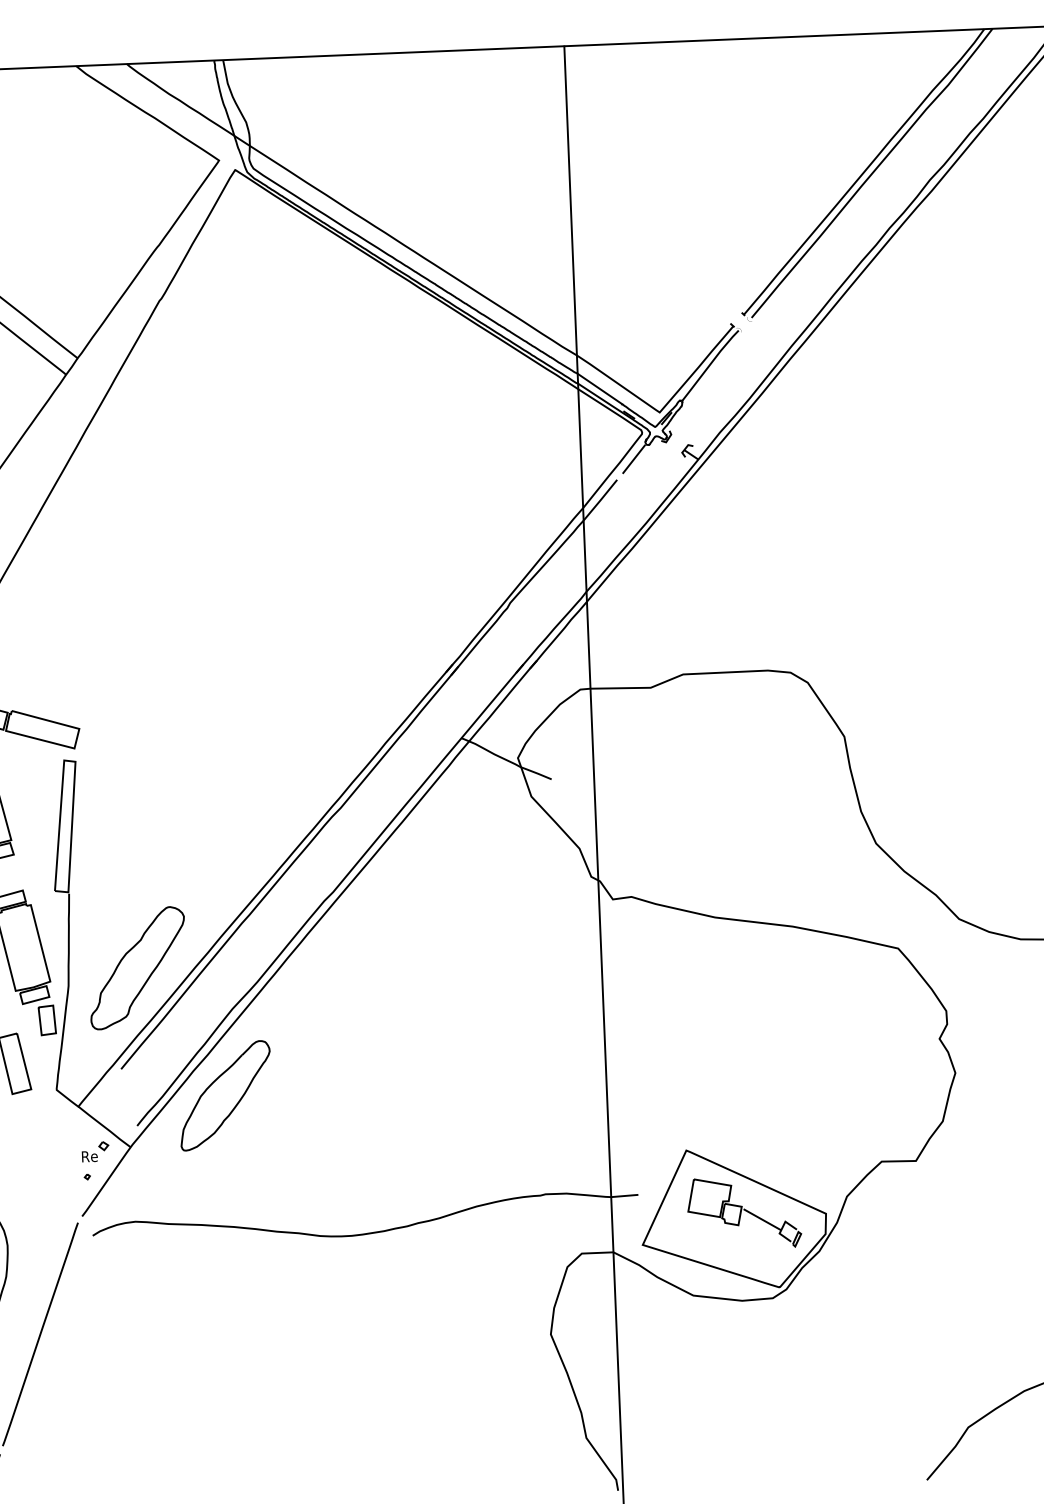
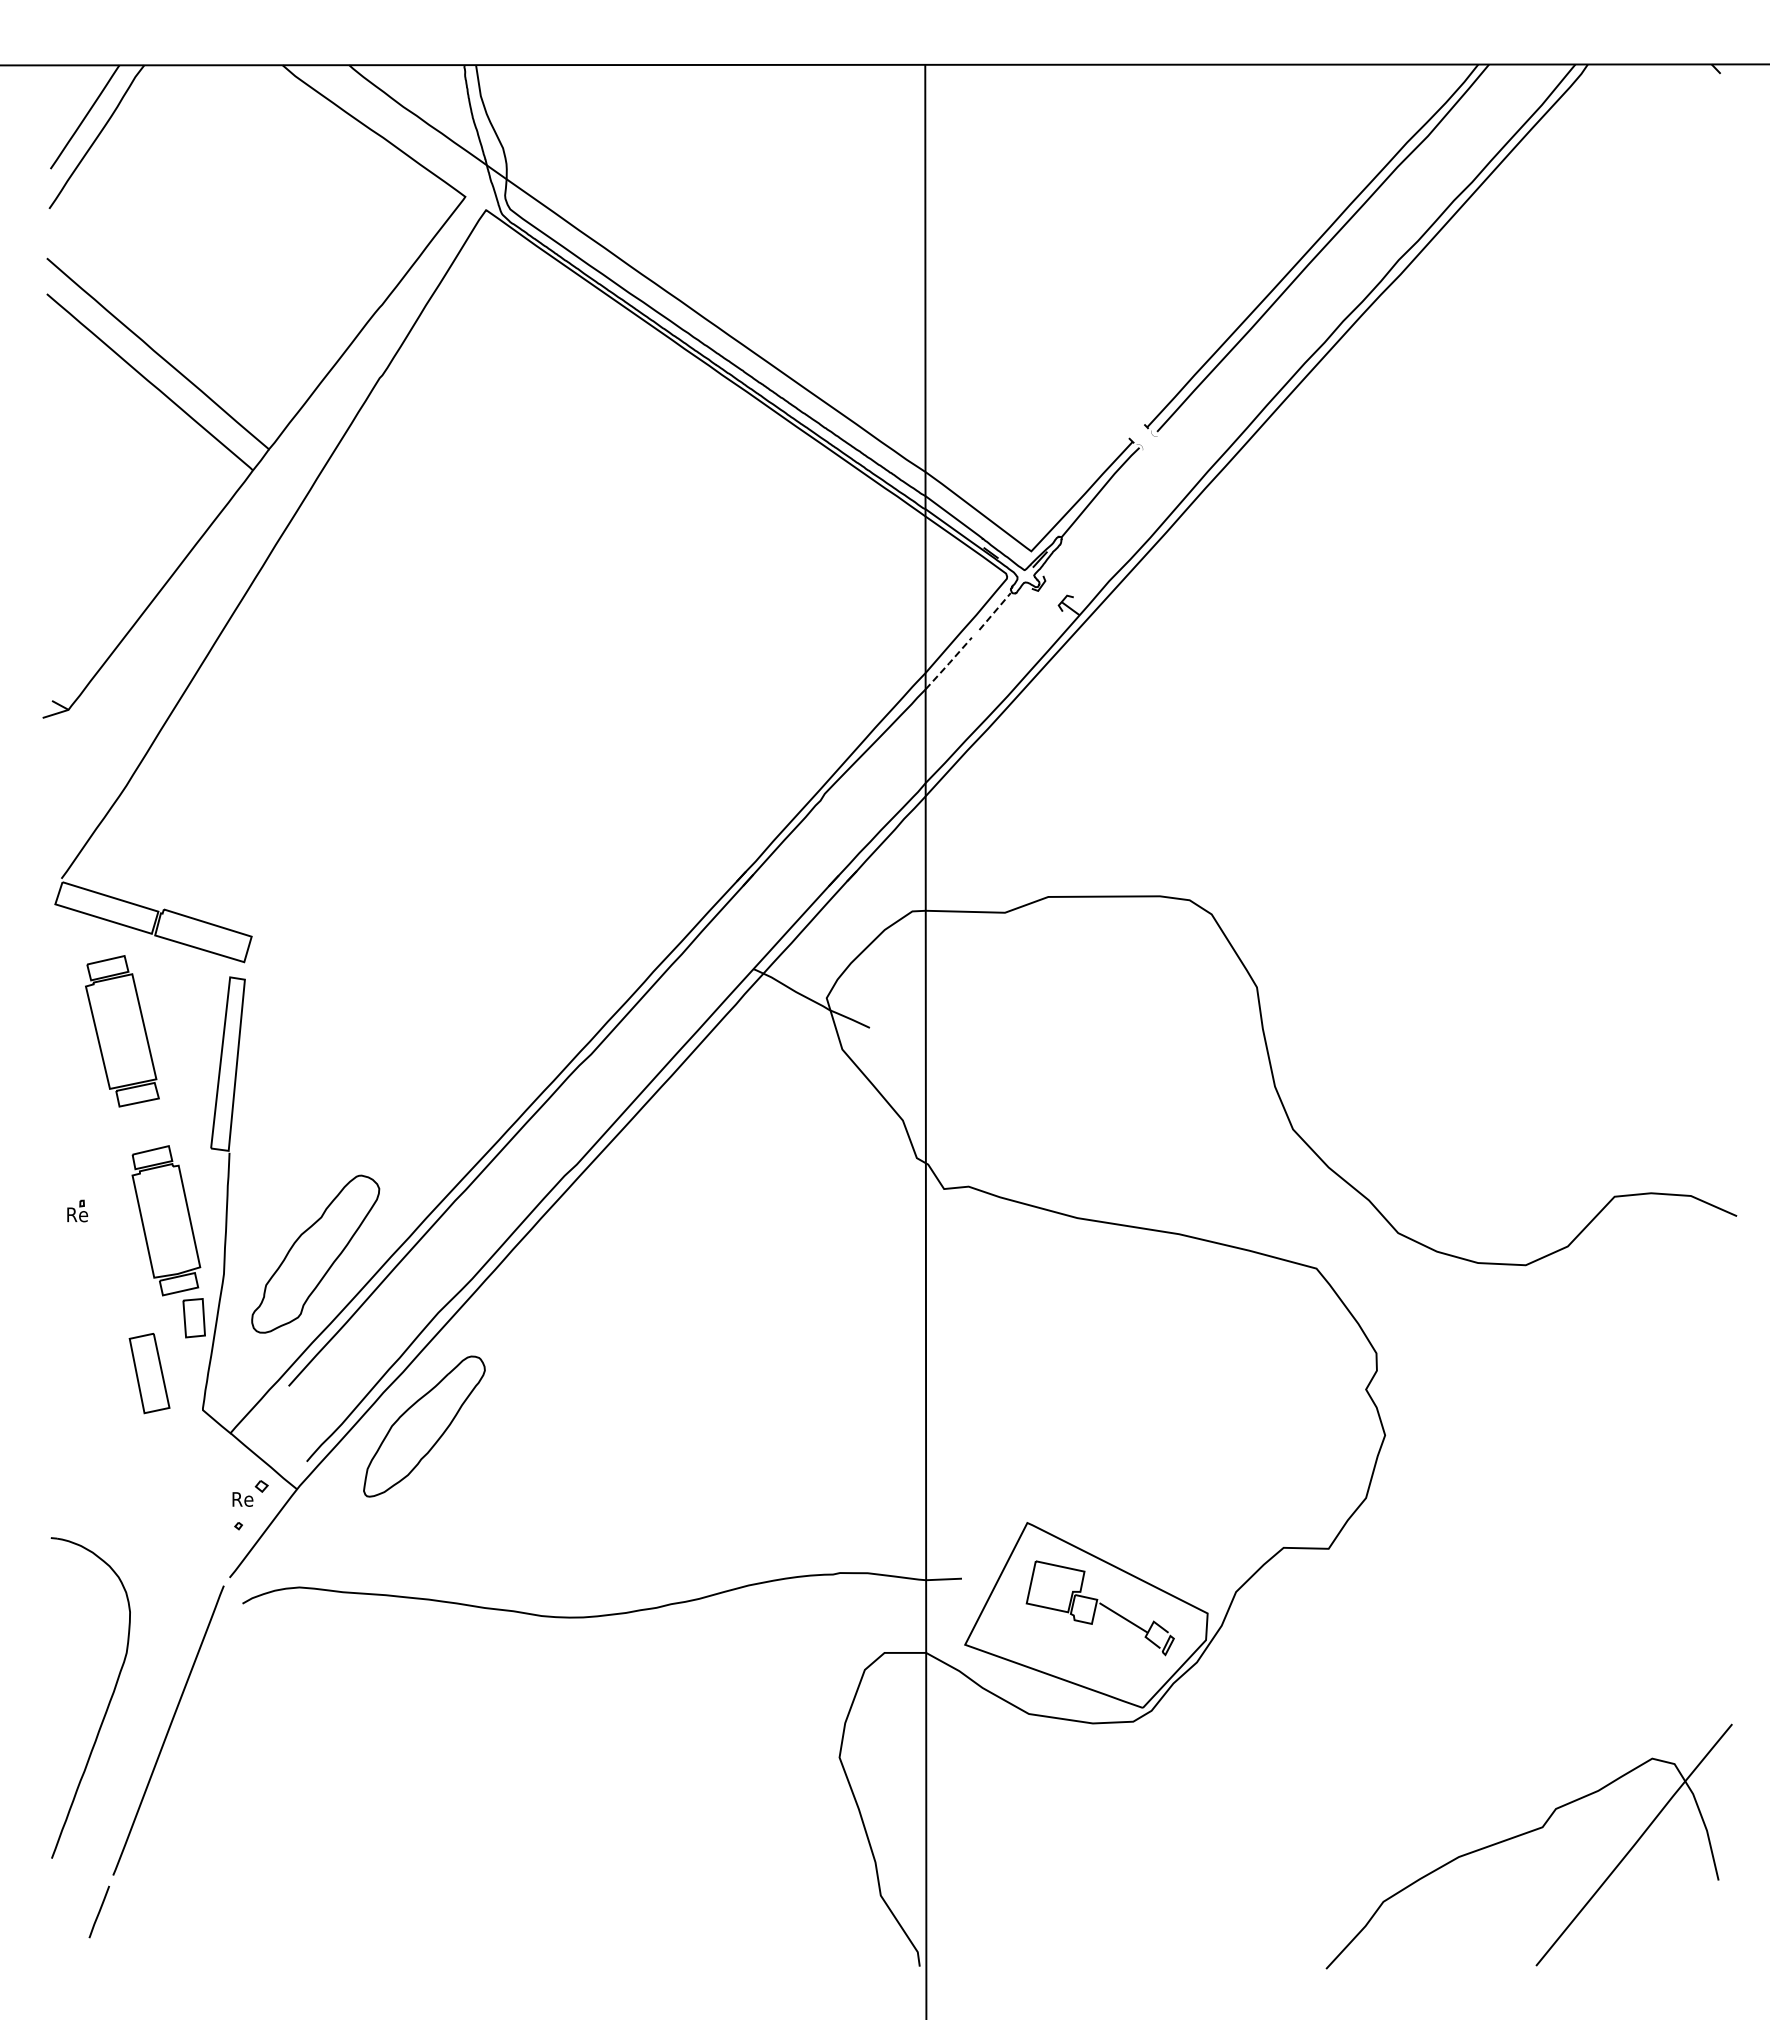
line: (634, 459) -> (995, 611), solid -> dashed
line: (600, 500) -> (949, 663), solid -> dashed

